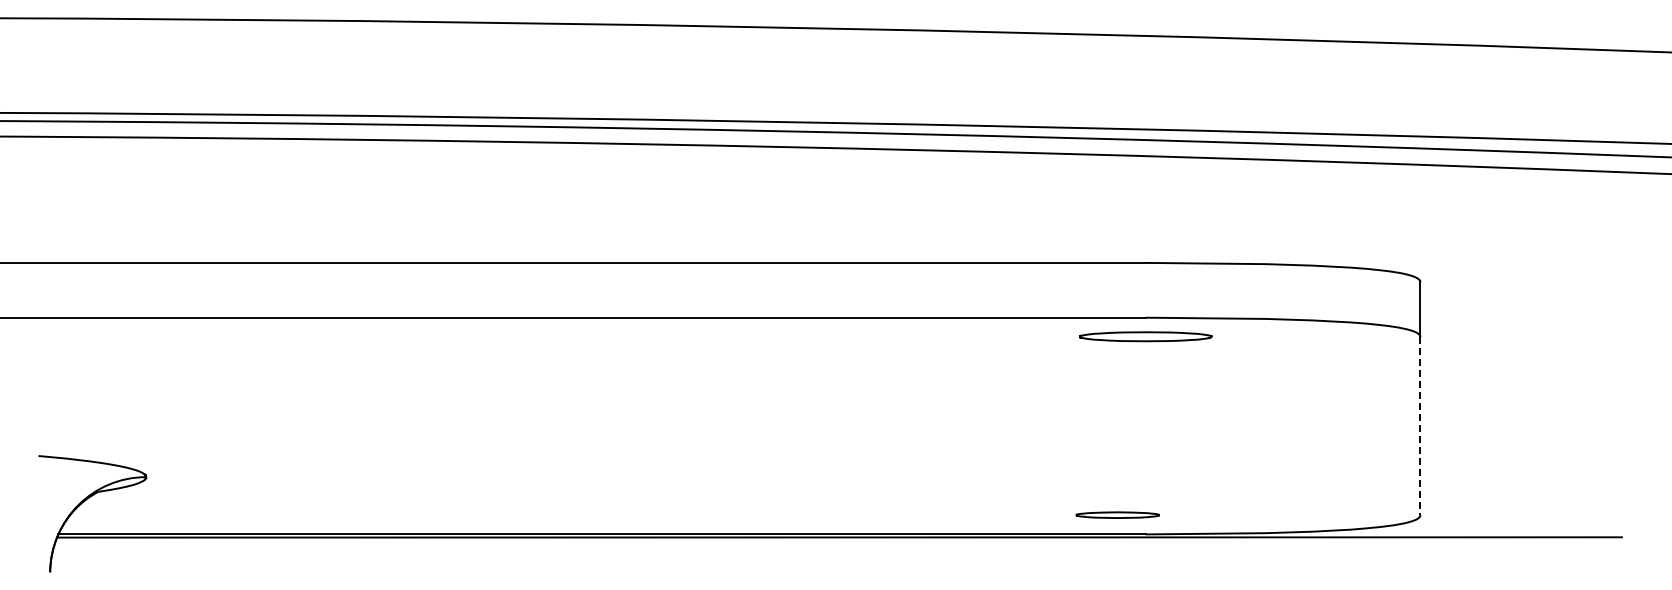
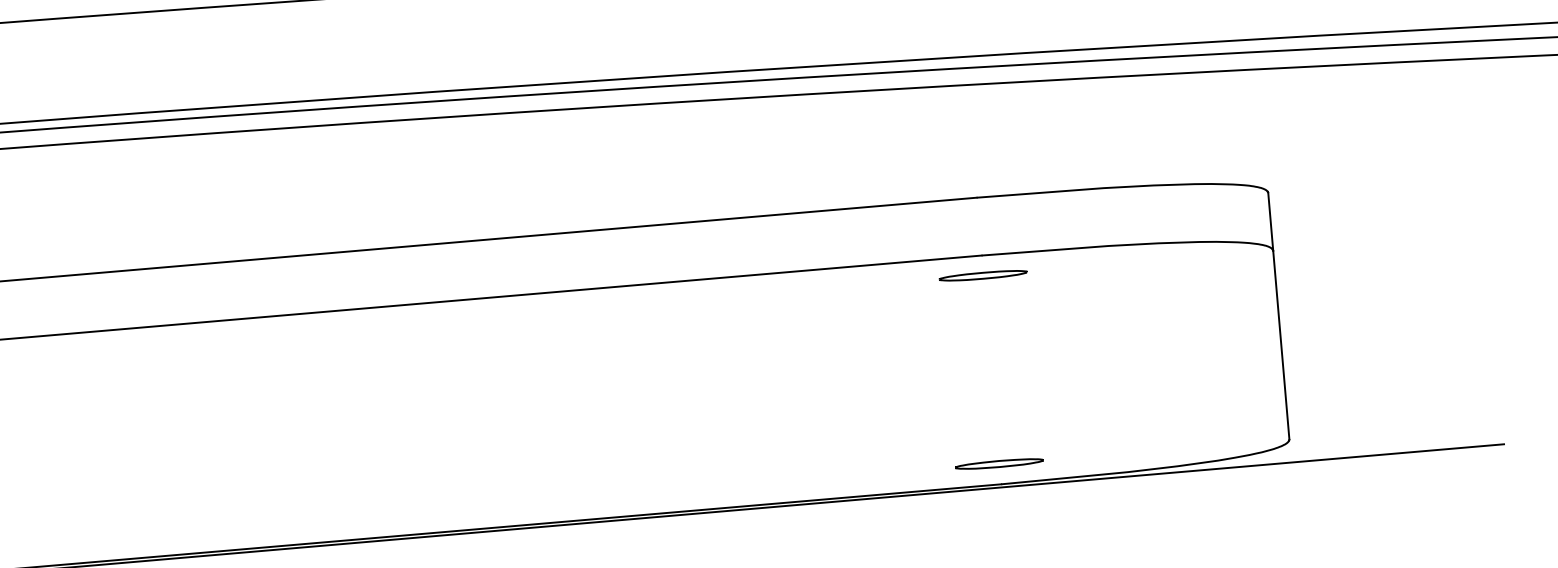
part: (1145, 336) -> (983, 275), size x0.62
line: (1420, 426) -> (1281, 345), dashed -> solid
part: (1117, 514) -> (999, 463), moved

